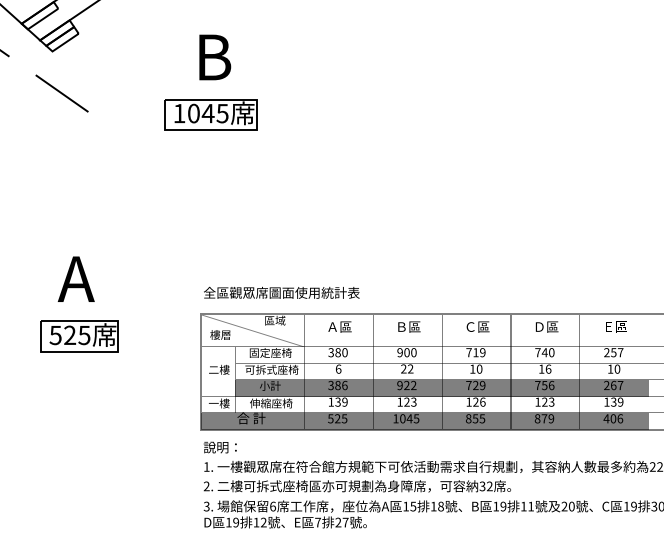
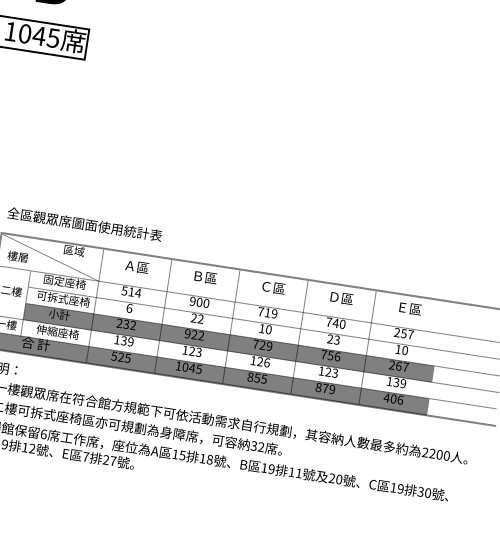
text: (337, 352) -> (130, 291), 380 -> 514
text: (544, 368) -> (333, 338), 16 -> 23
text: (337, 385) -> (125, 324), 386 -> 232

